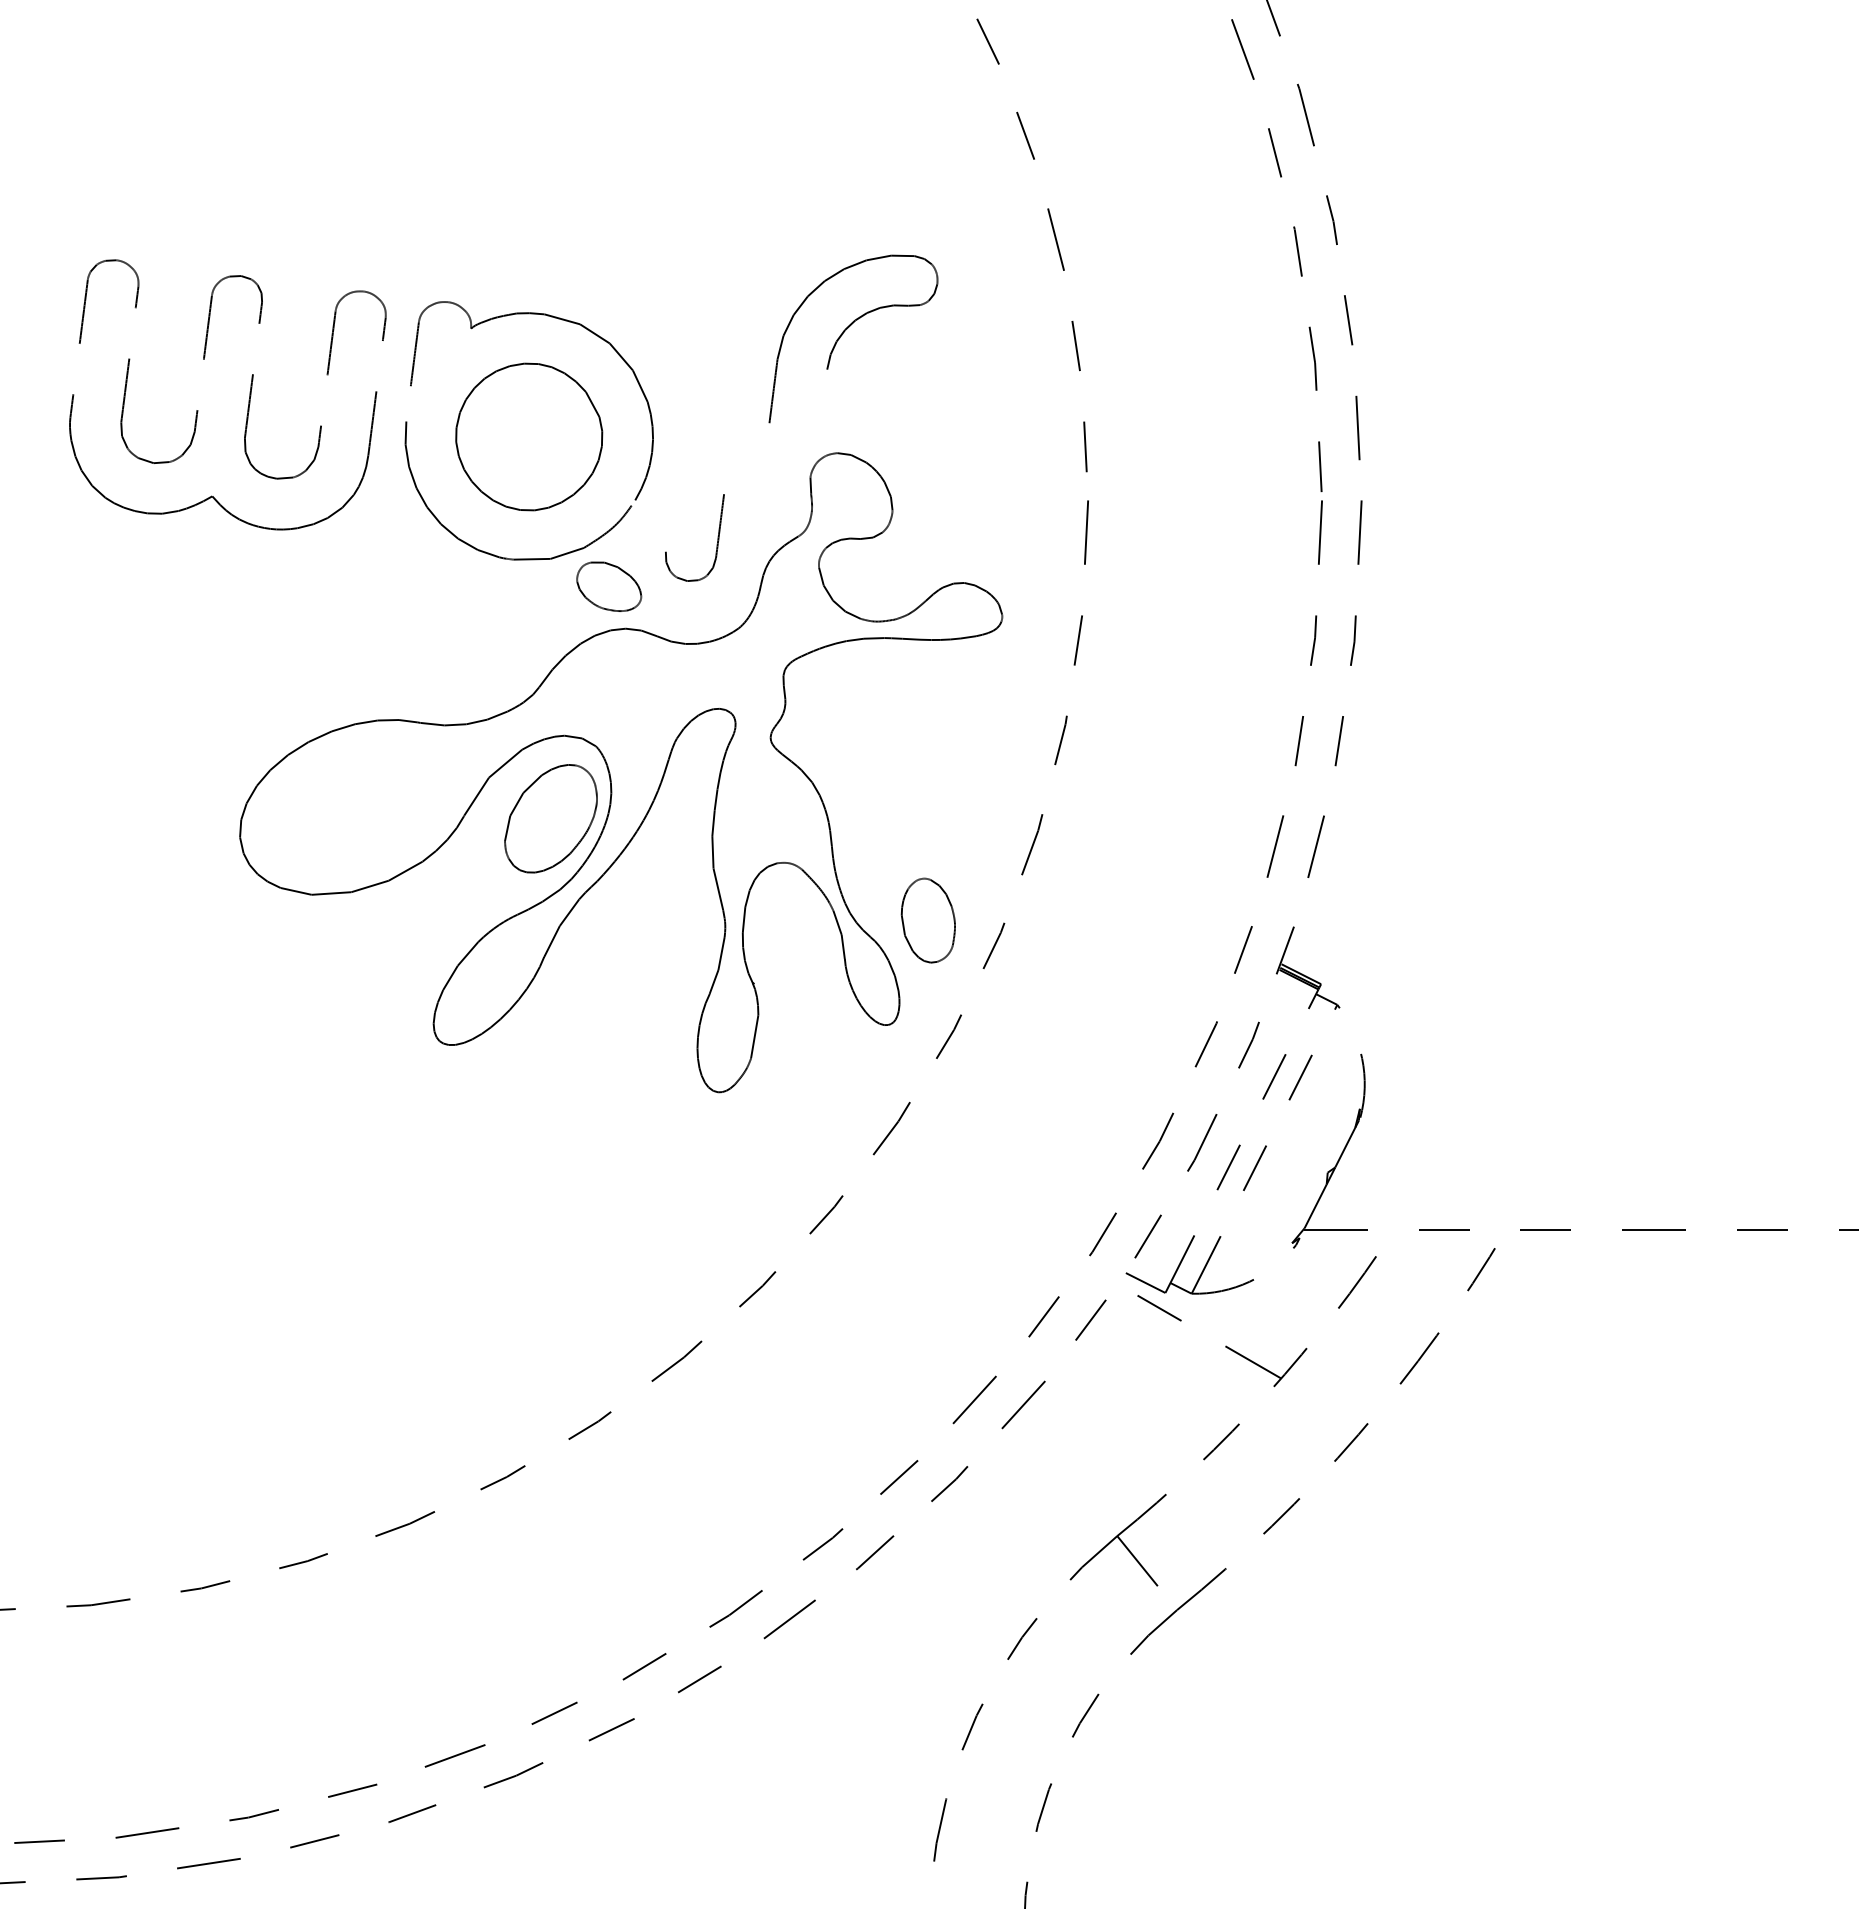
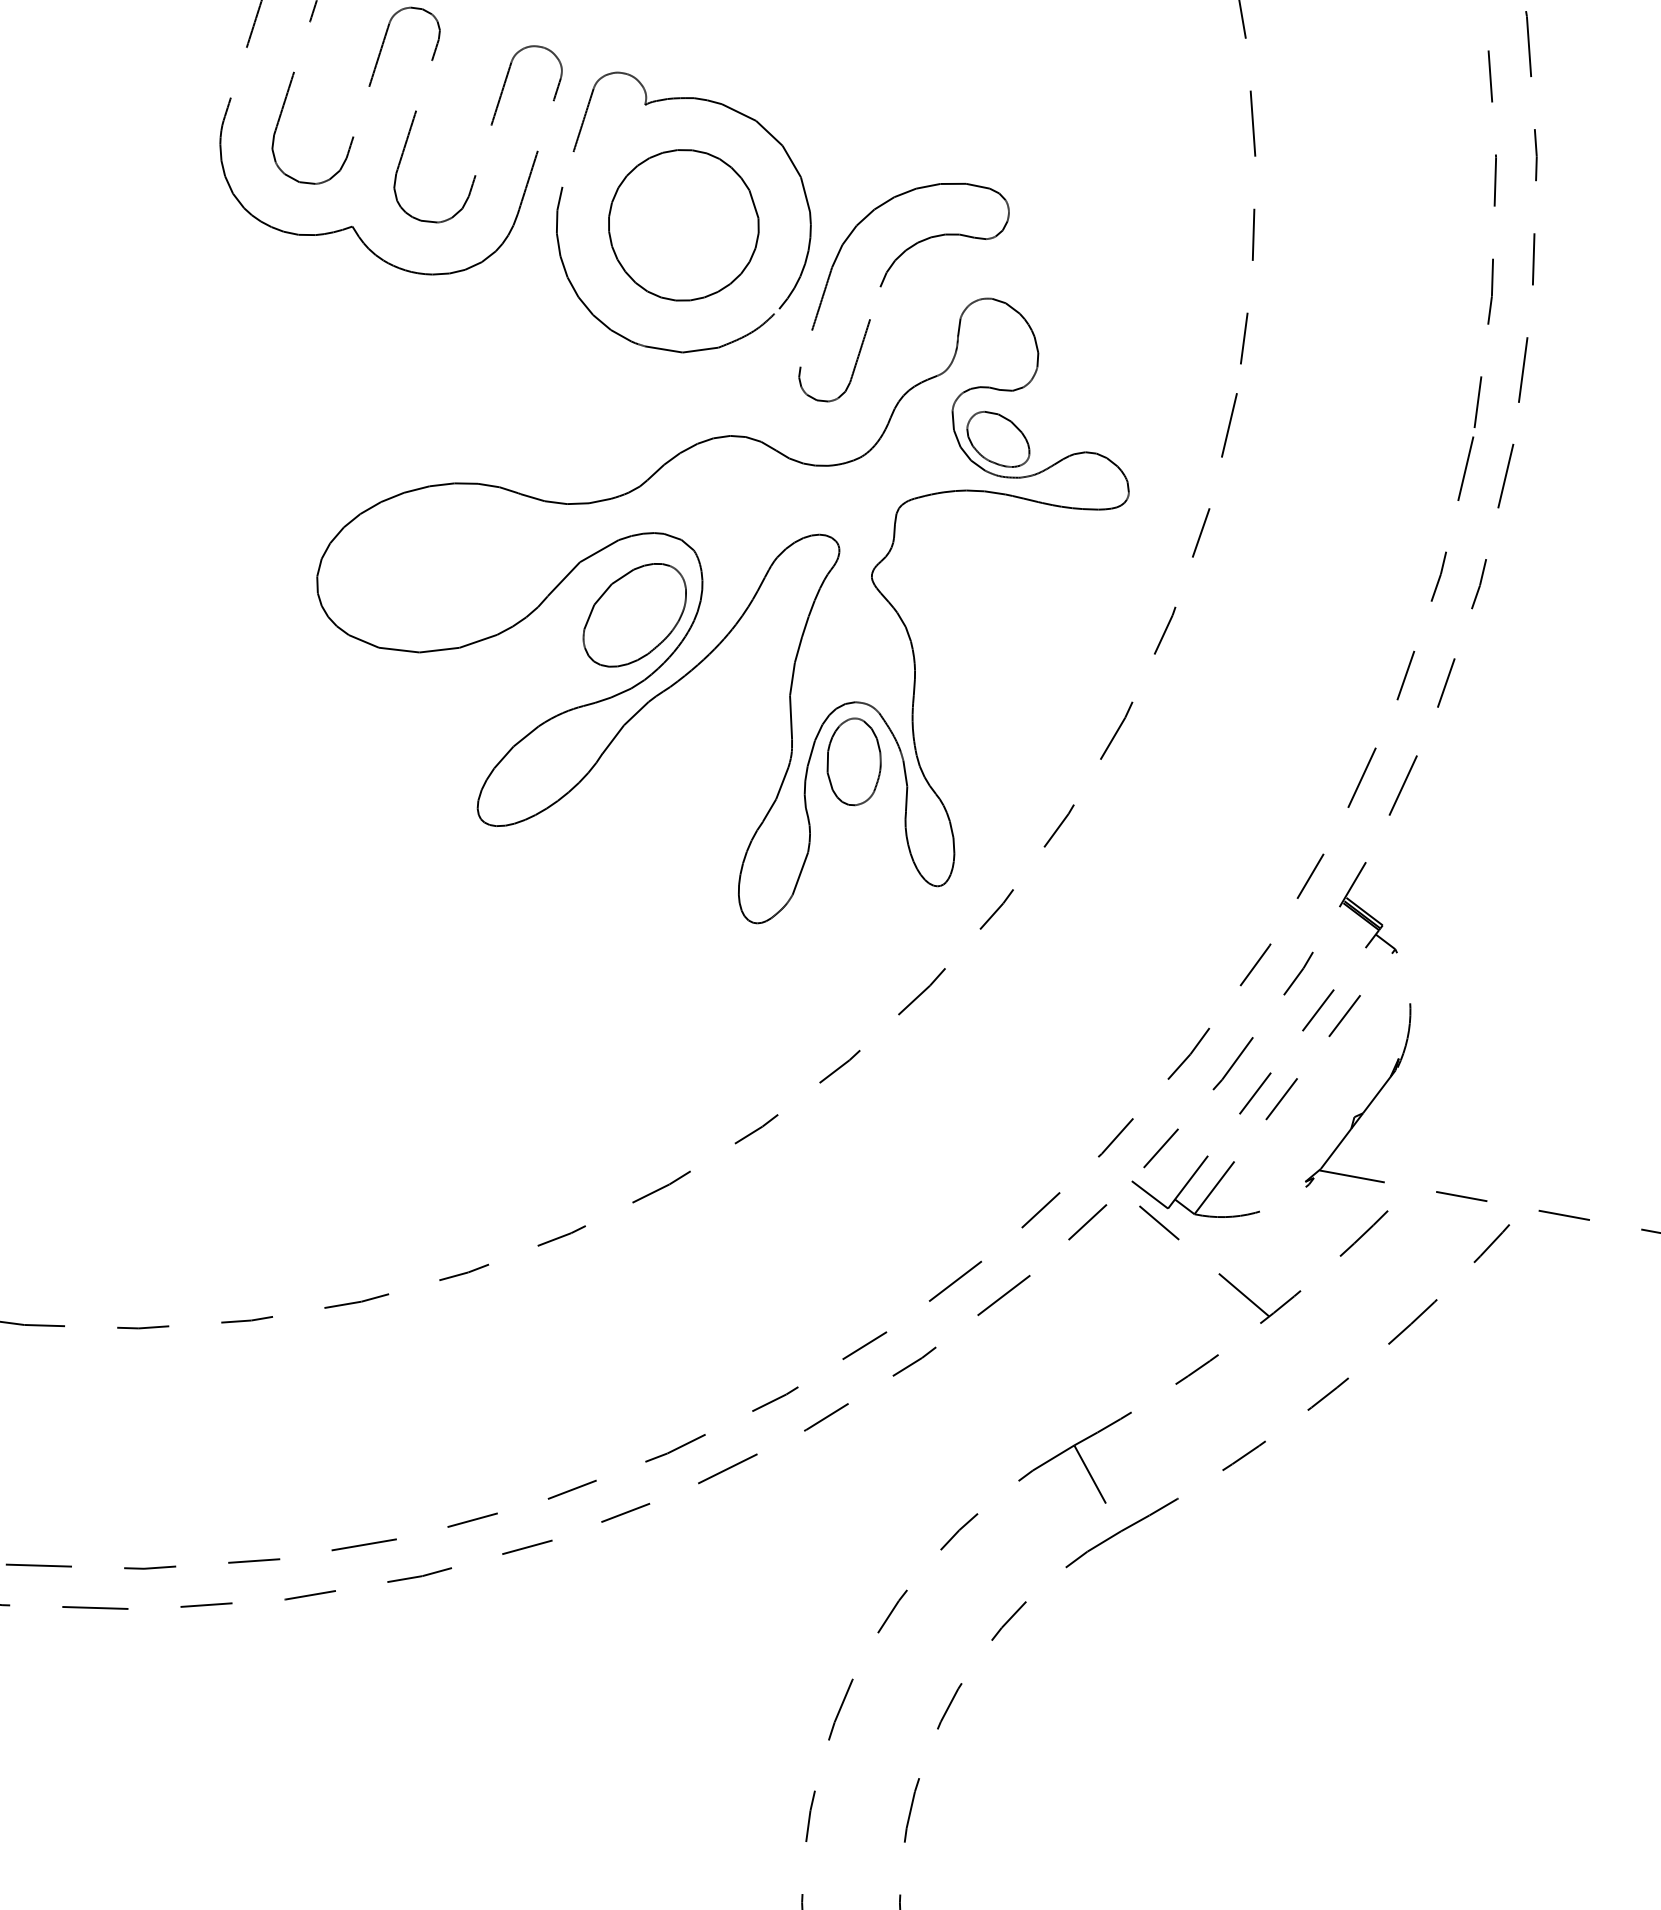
part: (846, 330) -> (907, 251), moved
part: (609, 586) -> (999, 439), moved
part: (927, 920) -> (853, 761), moved

